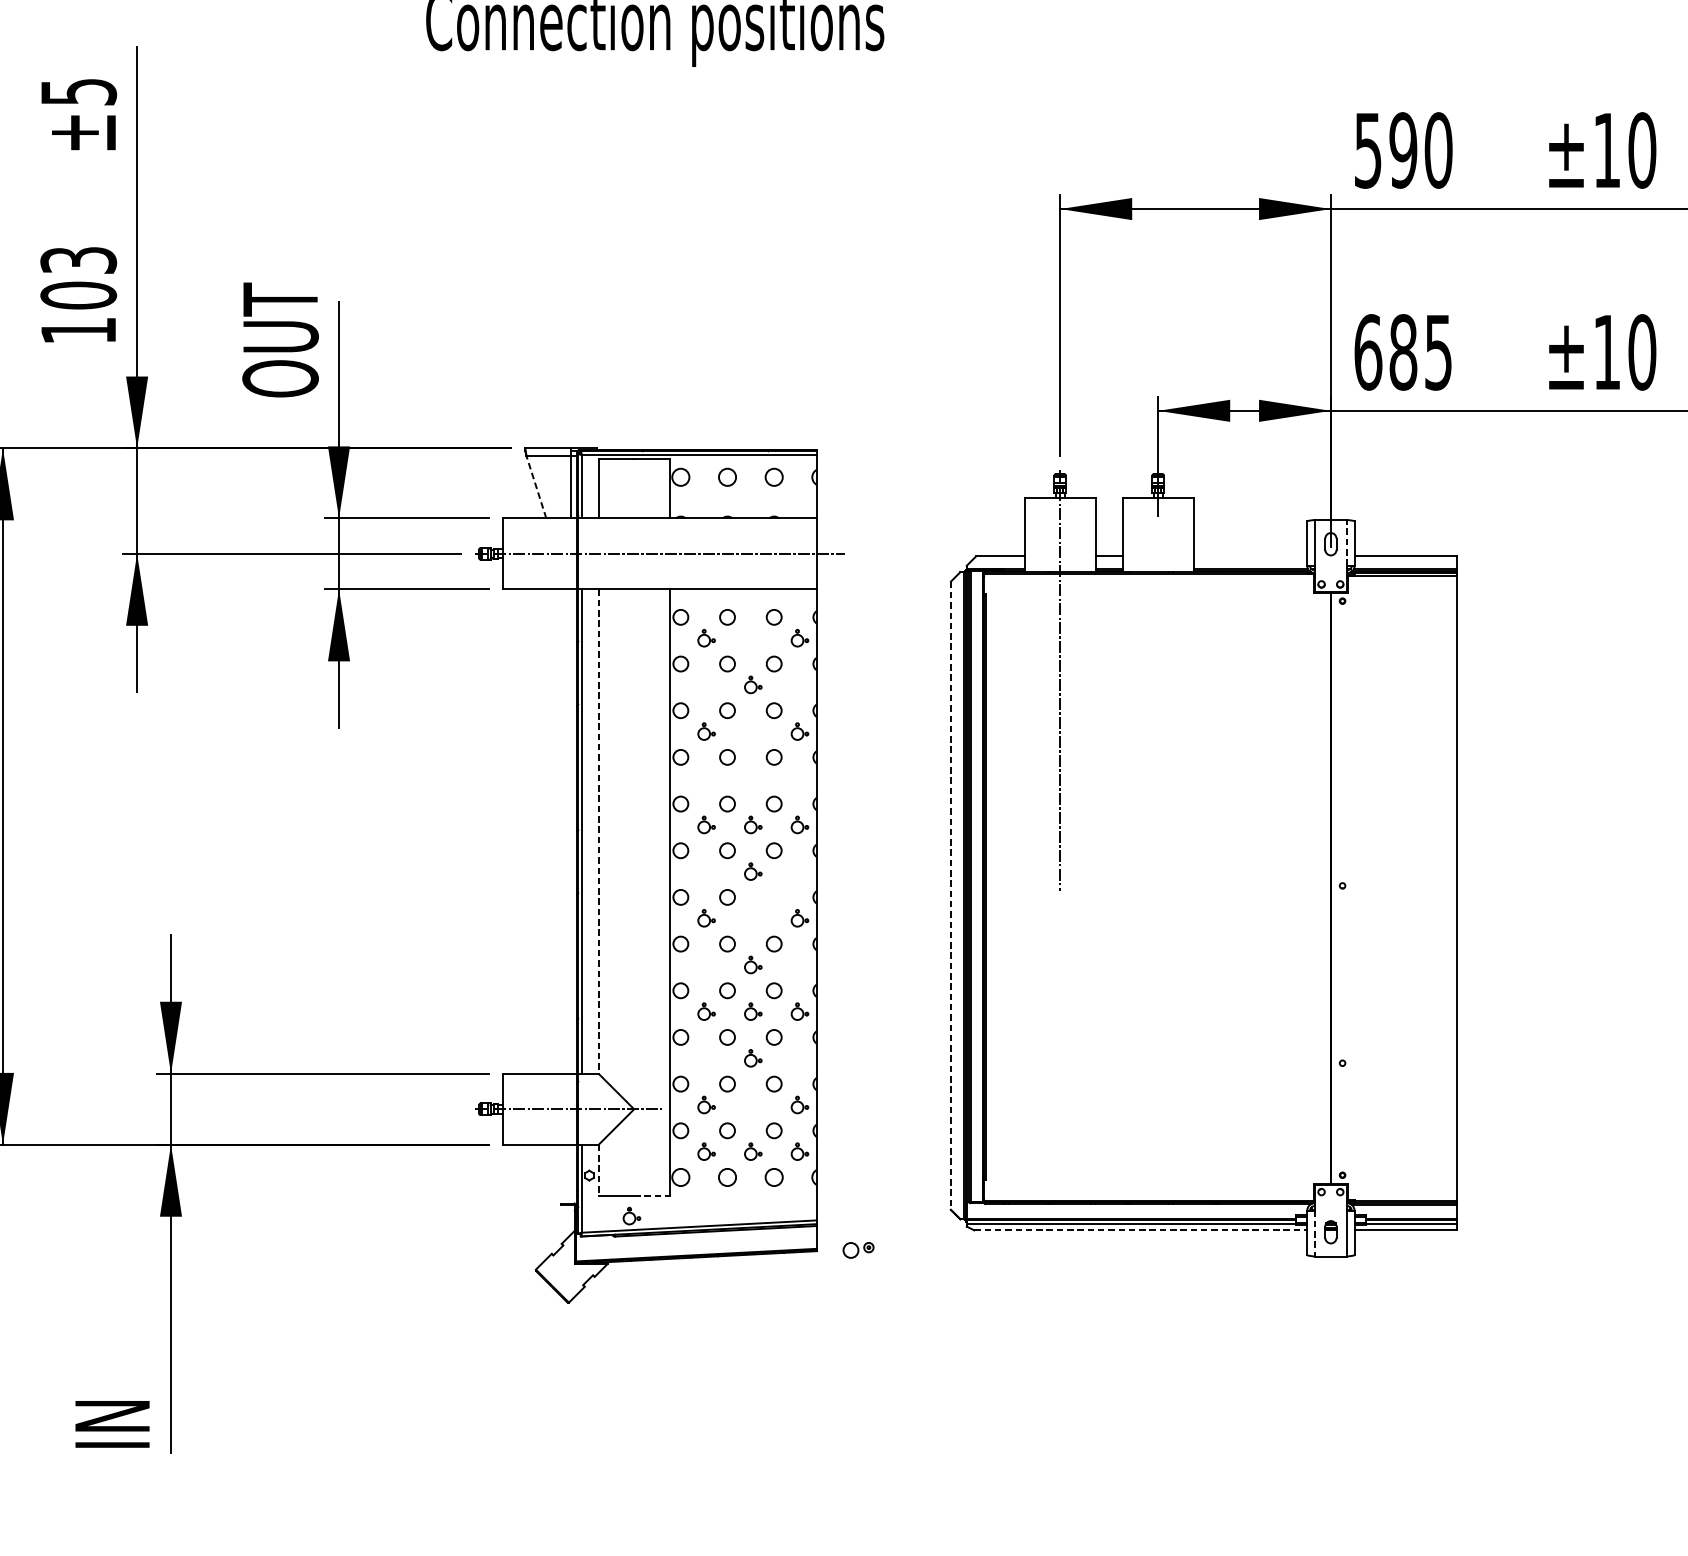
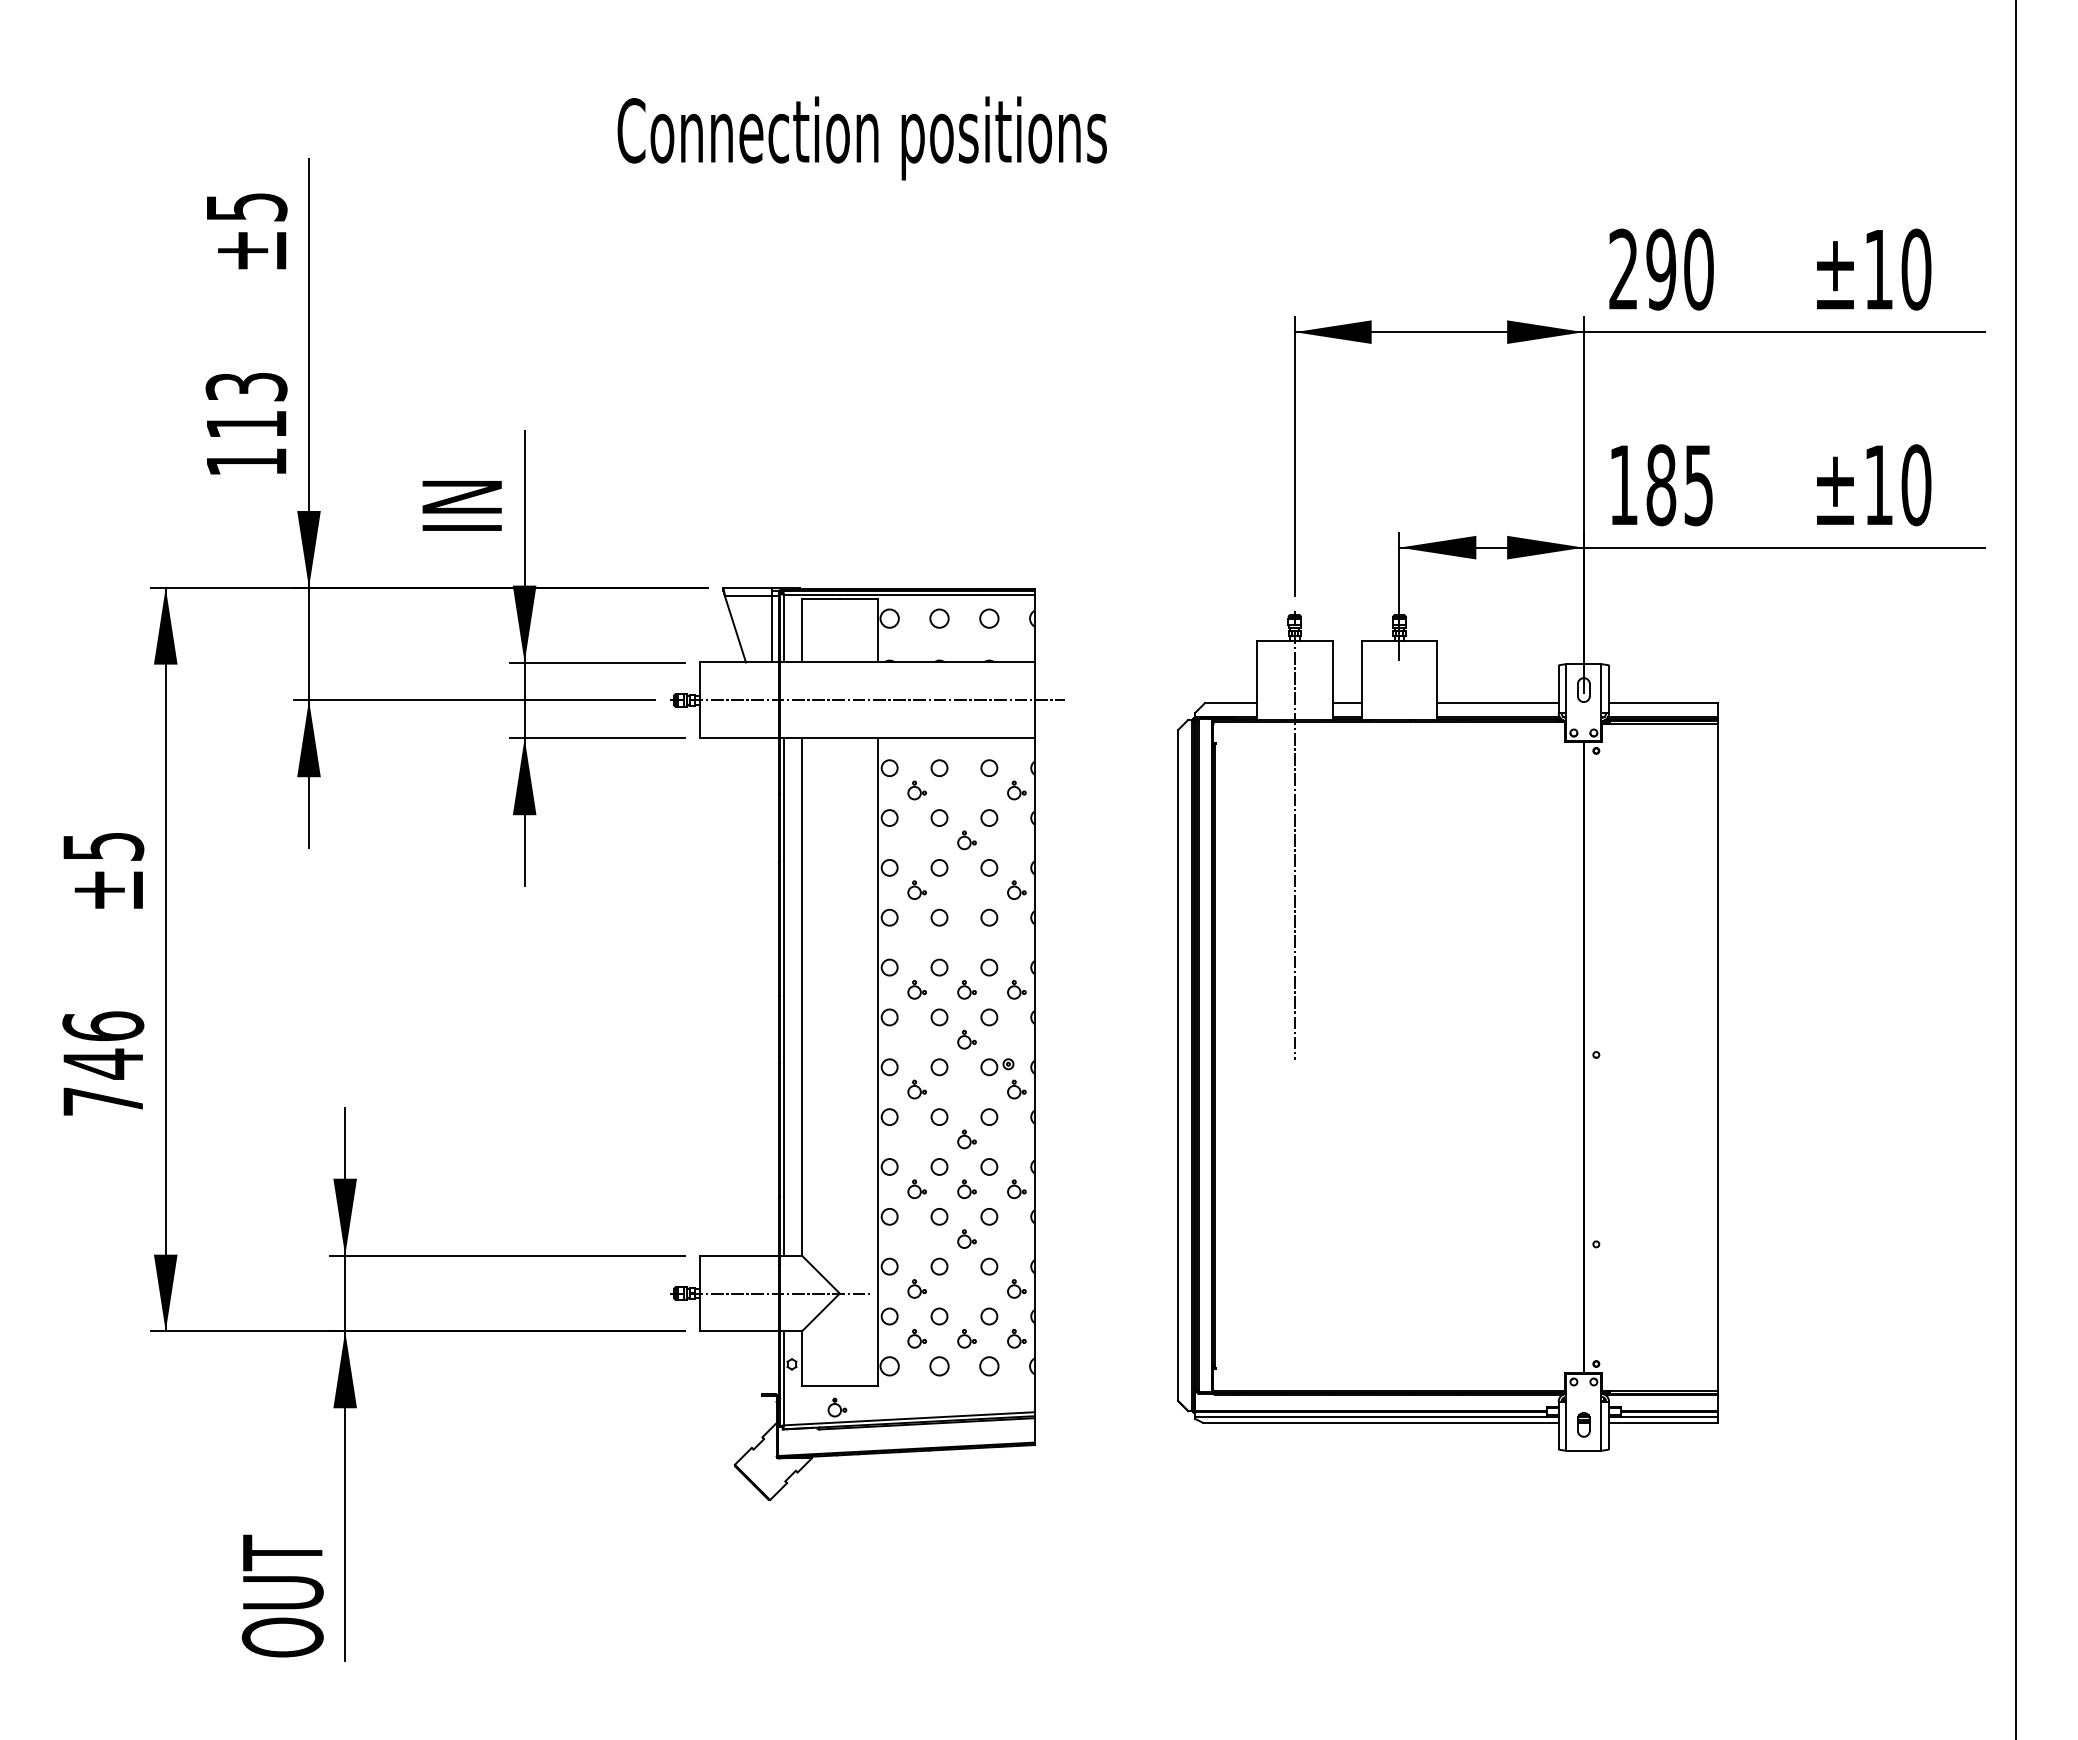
text: (1368, 150) -> (1623, 269), 590 -> 290
text: (78, 295) -> (246, 424), 103 -> 113
text: (280, 339) -> (462, 471), OUT -> IN
text: (1368, 352) -> (1623, 485), 685 -> 185
line: (536, 486) -> (735, 628), dashed -> solid
line: (1347, 542) -> (1601, 688), dashed -> solid
line: (1250, 556) -> (1497, 703), added
line: (598, 831) -> (801, 996), dashed -> solid
line: (951, 896) -> (1178, 1066), dashed -> solid
line: (598, 1171) -> (801, 1359), dashed -> solid
line: (651, 1196) -> (858, 1386), dashed -> solid
line: (1140, 1230) -> (1380, 1422), dashed -> solid
line: (1314, 1233) -> (1566, 1426), dashed -> solid
part: (858, 1250) -> (997, 1067), moved
text: (112, 1392) -> (282, 1595), IN -> OUT

